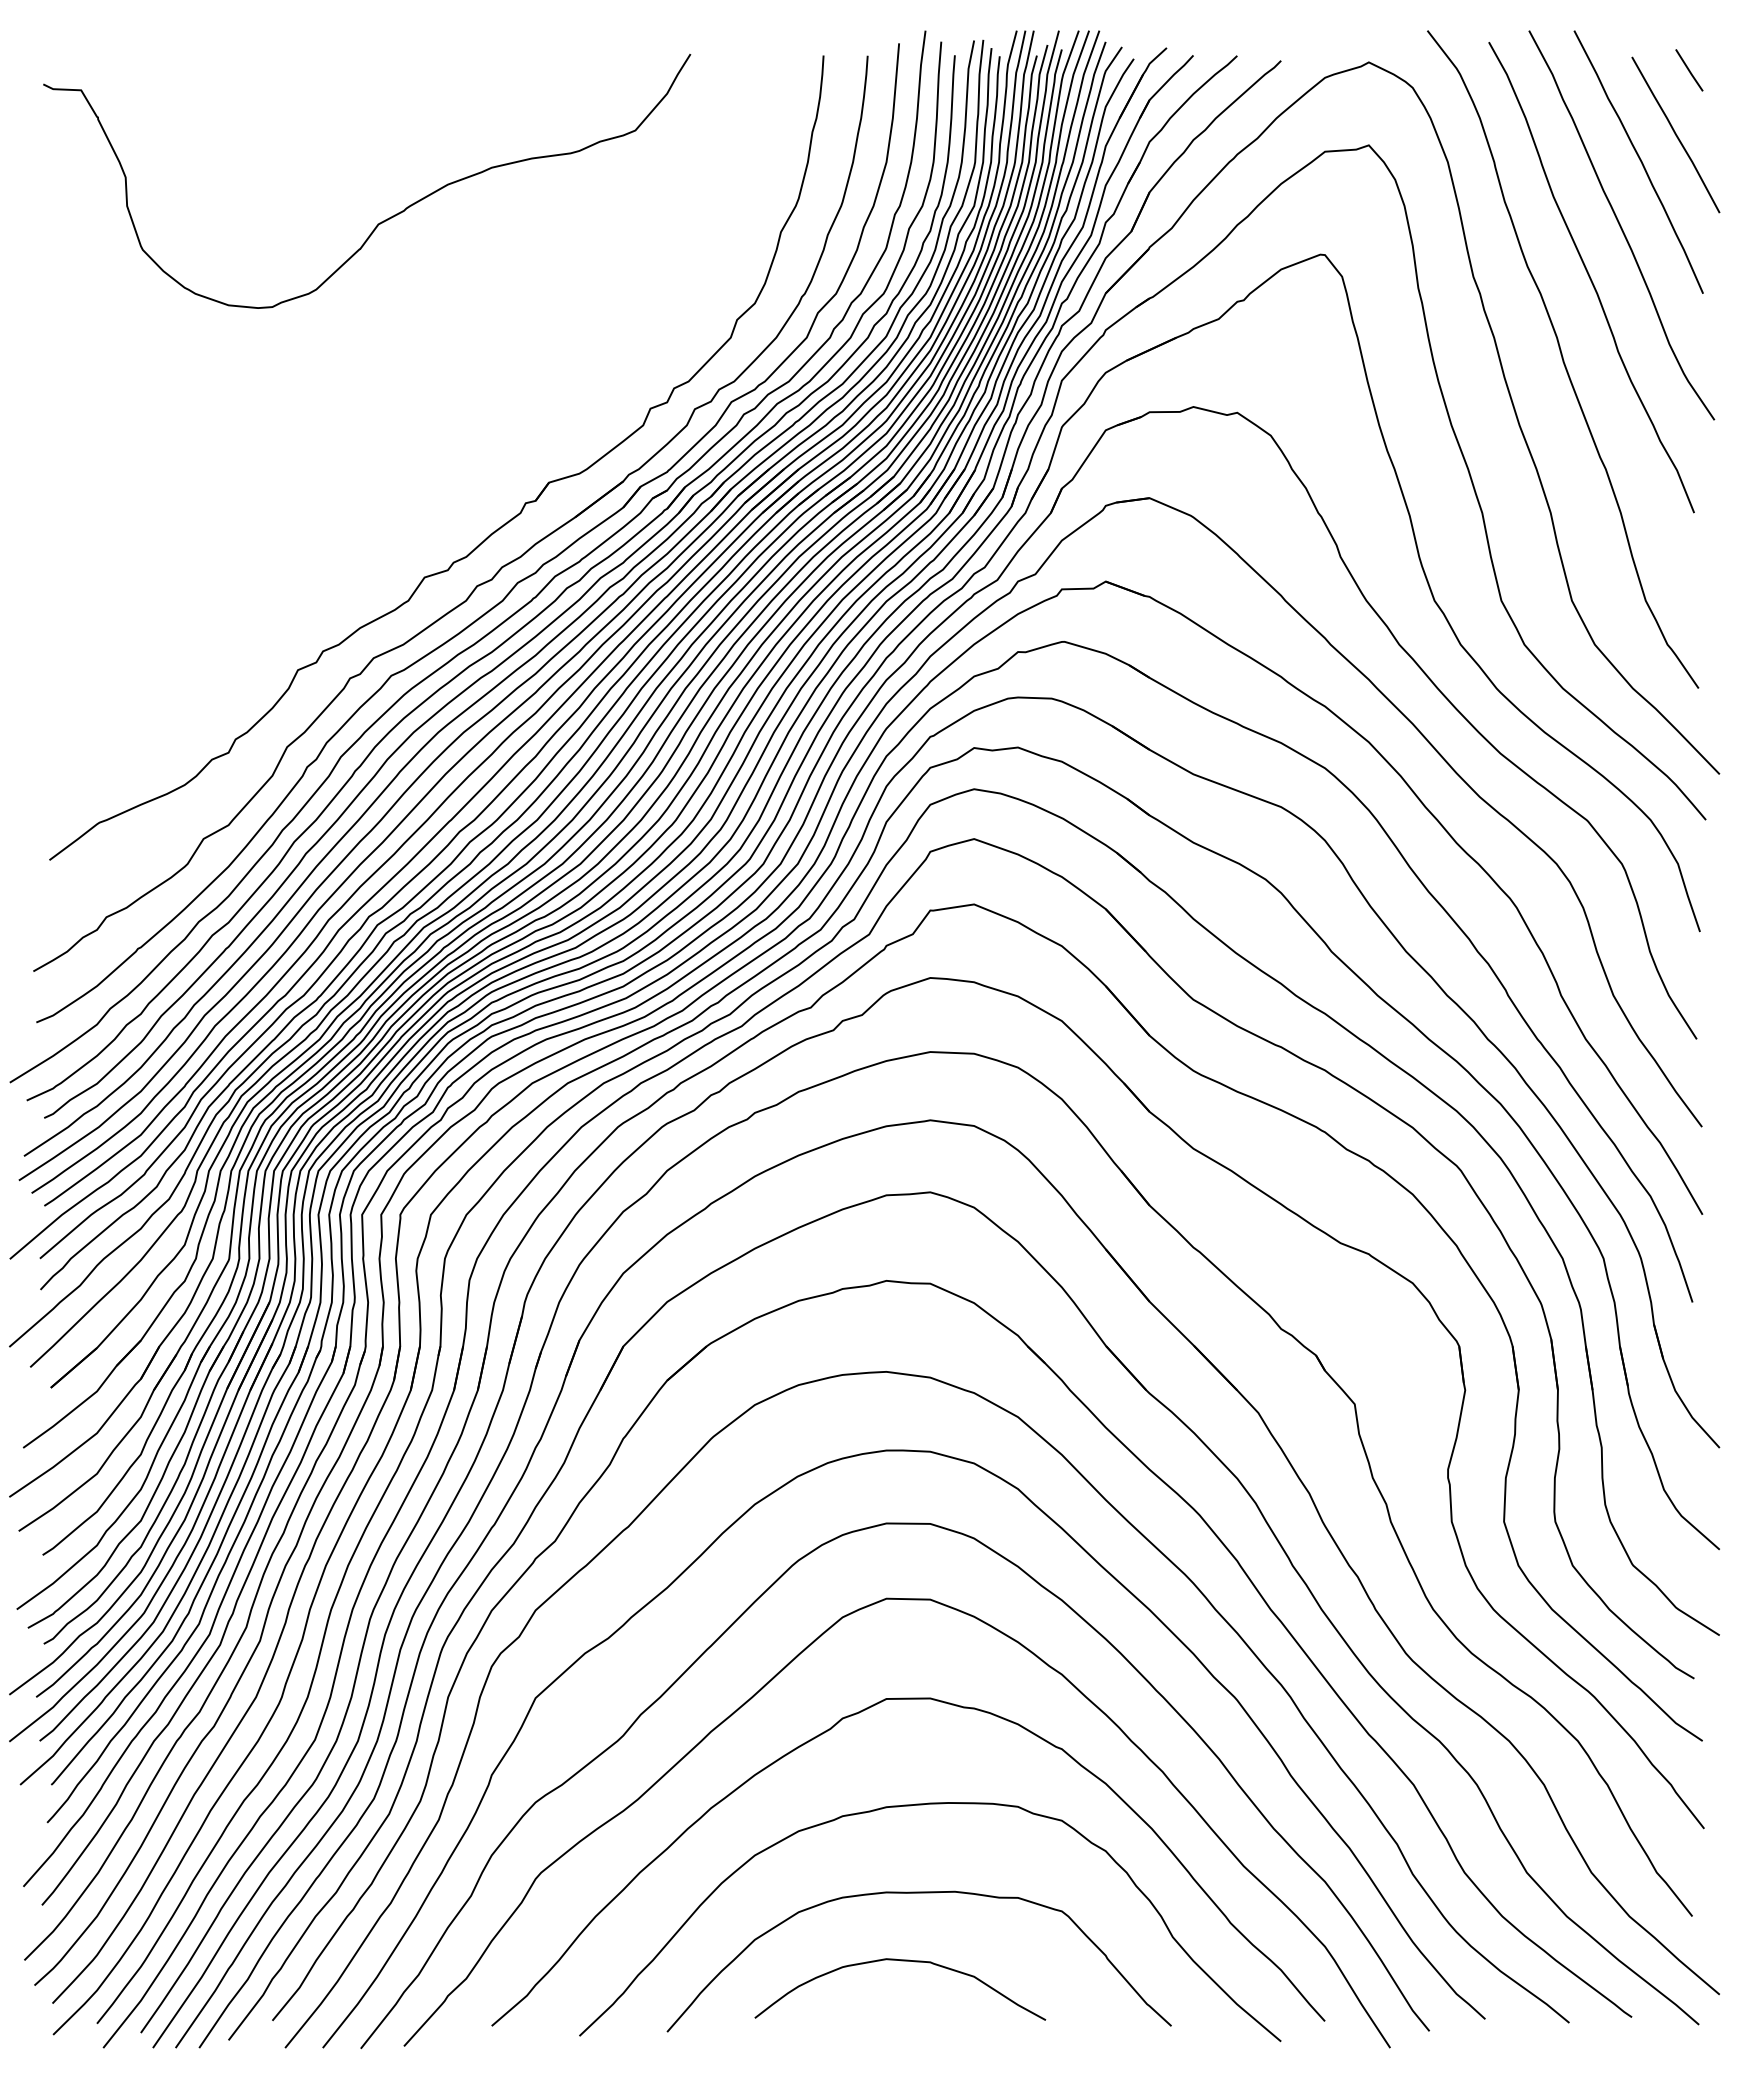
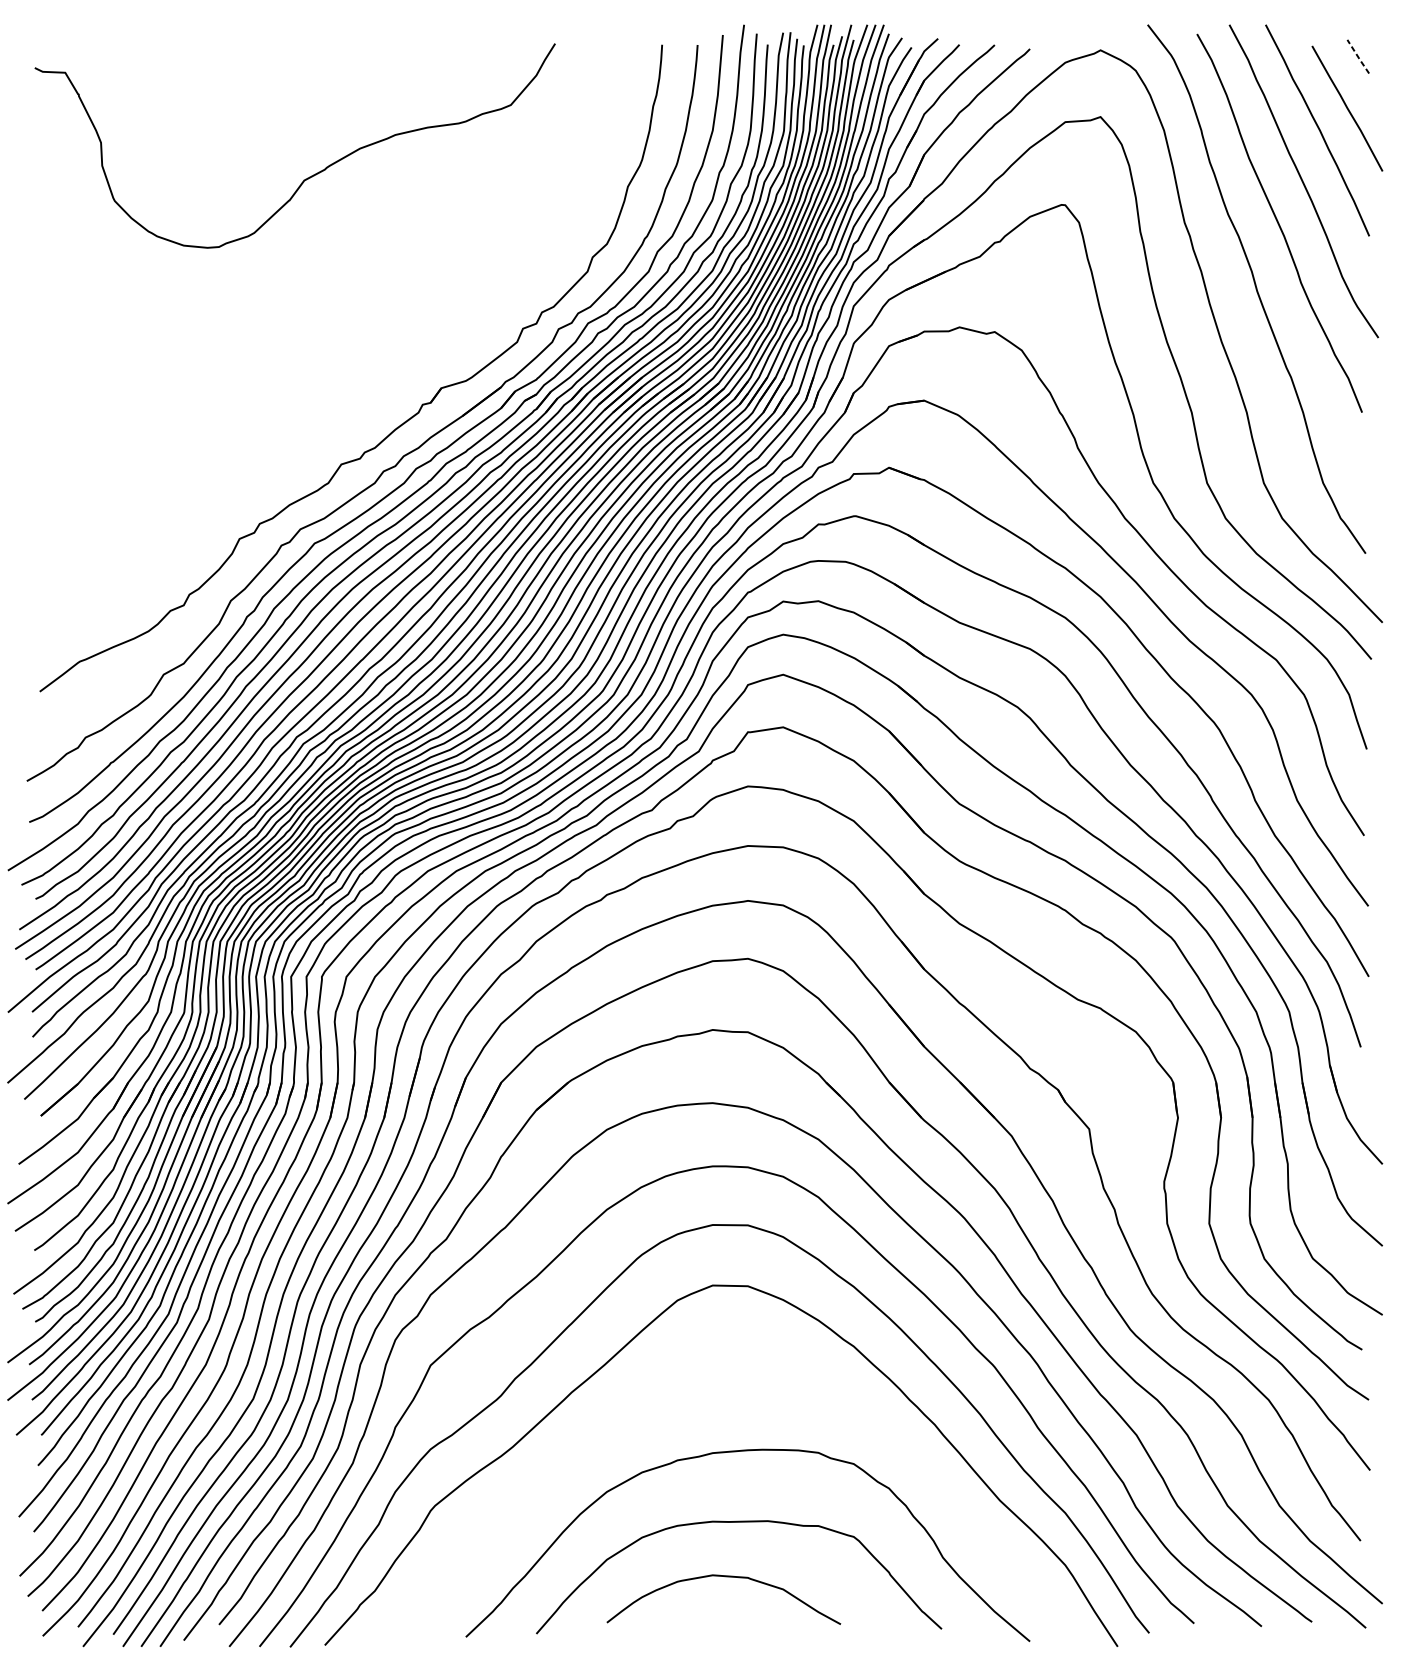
line: (1689, 71) -> (1358, 57), solid -> dashed
curve: (828, 1731) -> (666, 1392), removed

